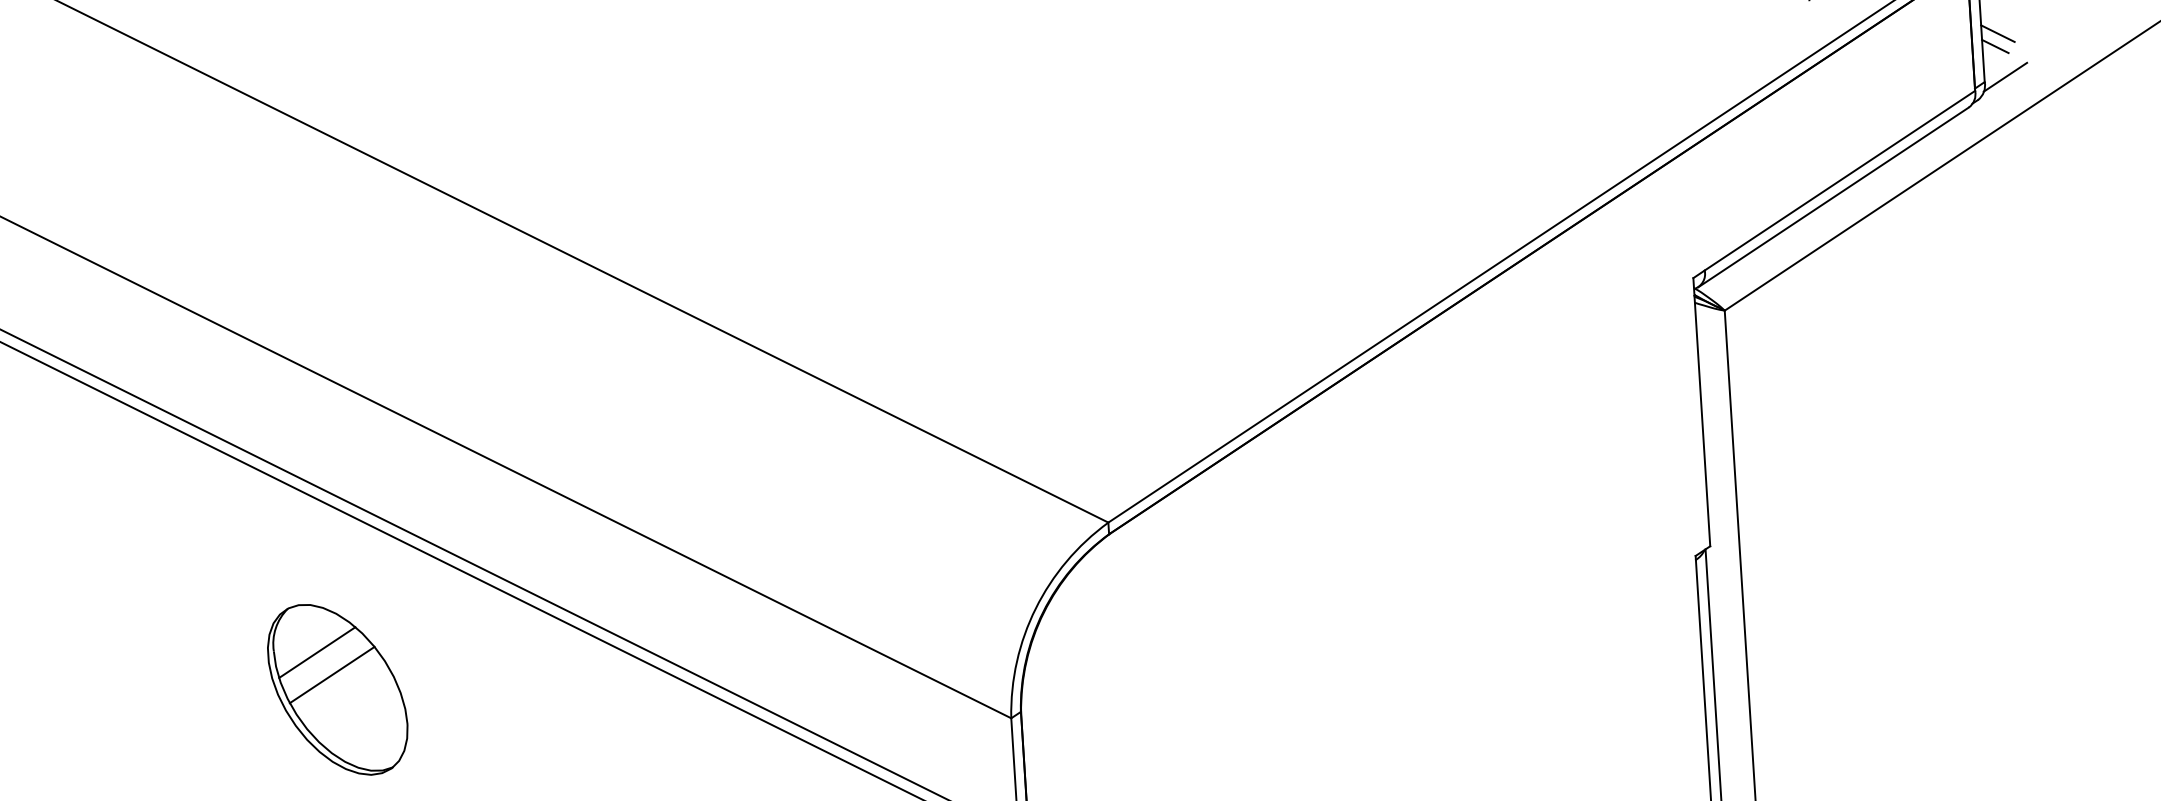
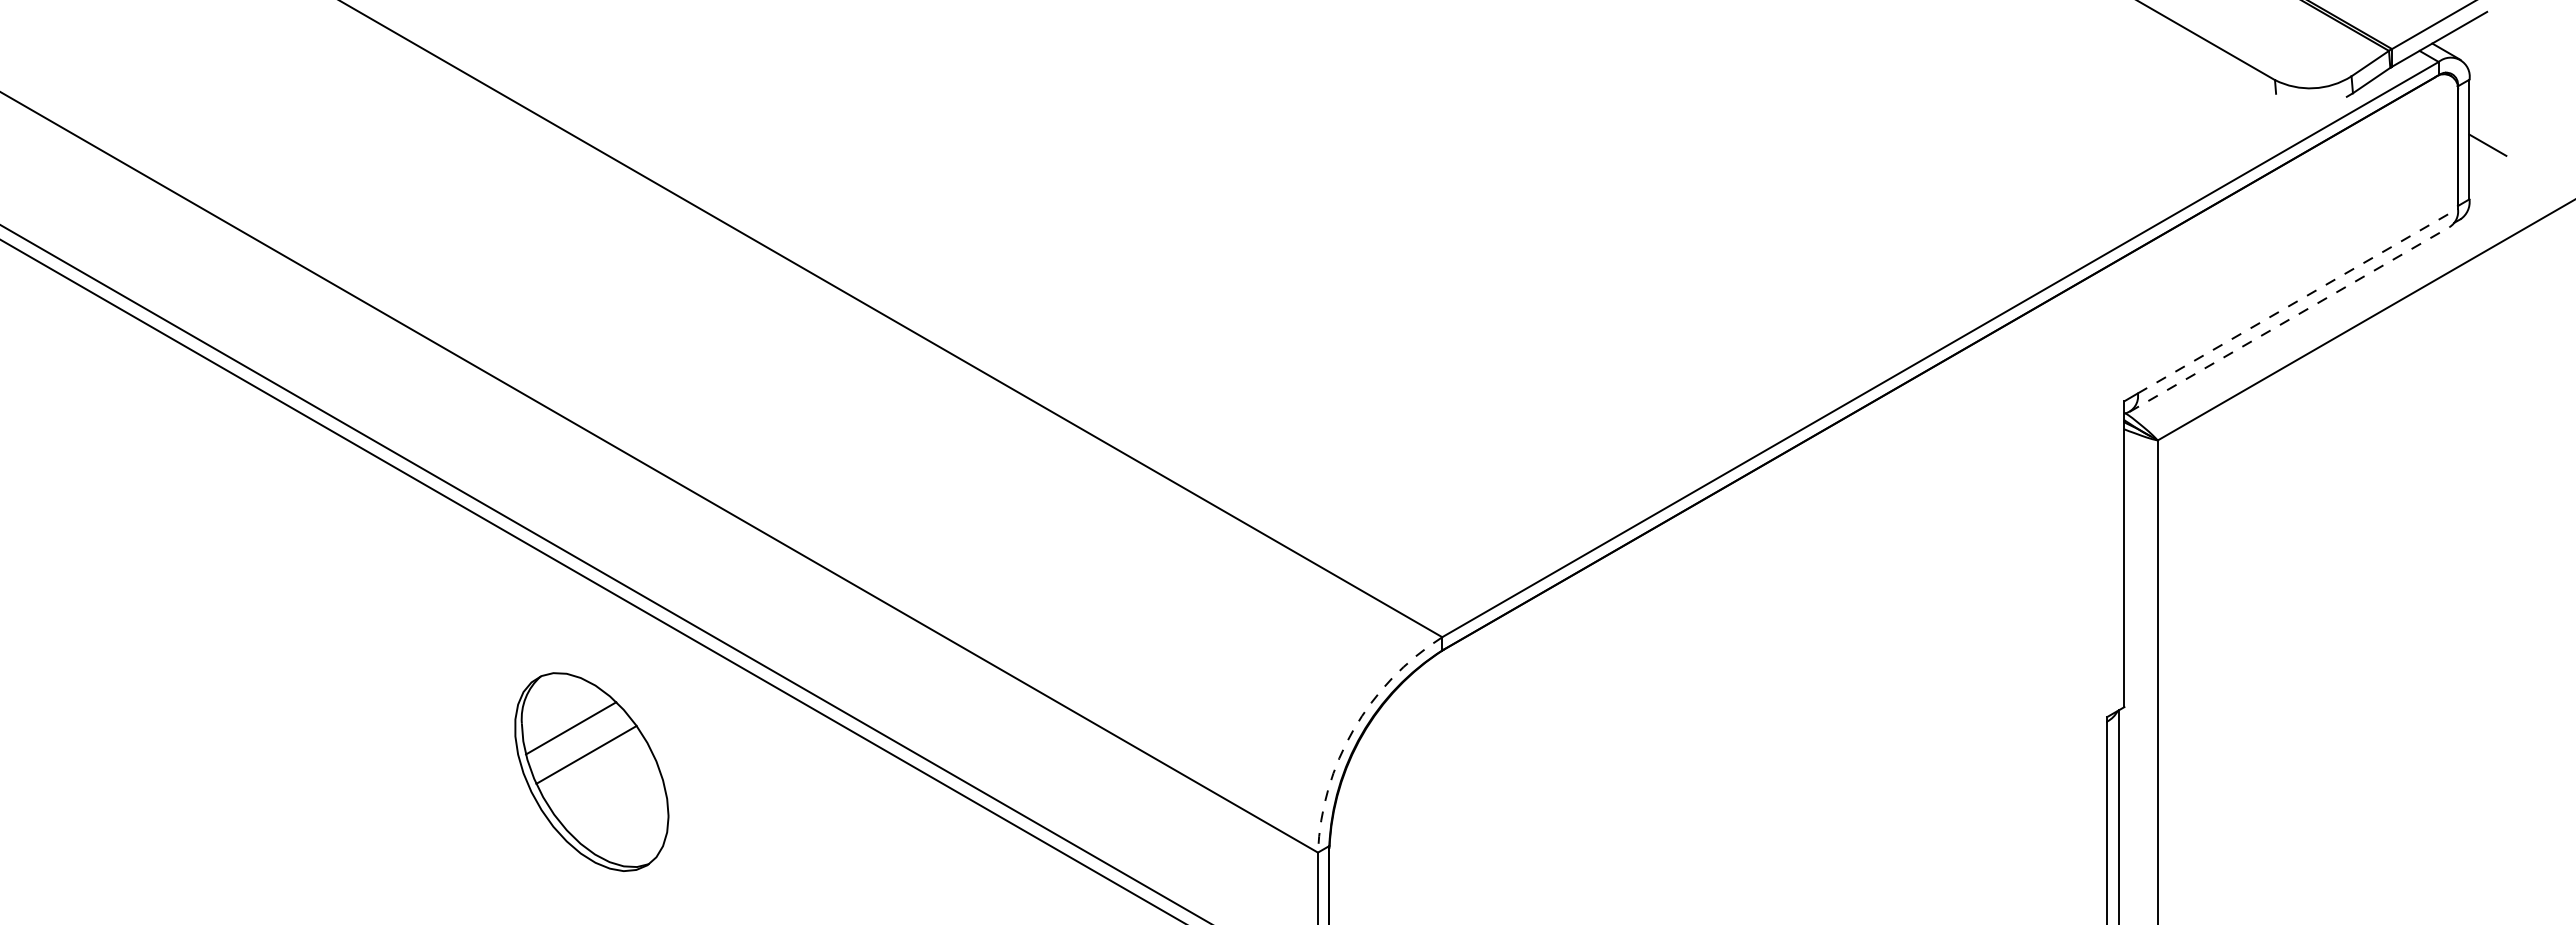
line: (1994, 46) -> (2483, 159), removed
line: (2004, 77) -> (2492, 195), removed
line: (1839, 181) -> (2297, 301), solid -> dashed
line: (1833, 197) -> (2289, 319), solid -> dashed
arc: (1035, 608) -> (1353, 729), solid -> dashed
part: (337, 689) -> (591, 771), moved

